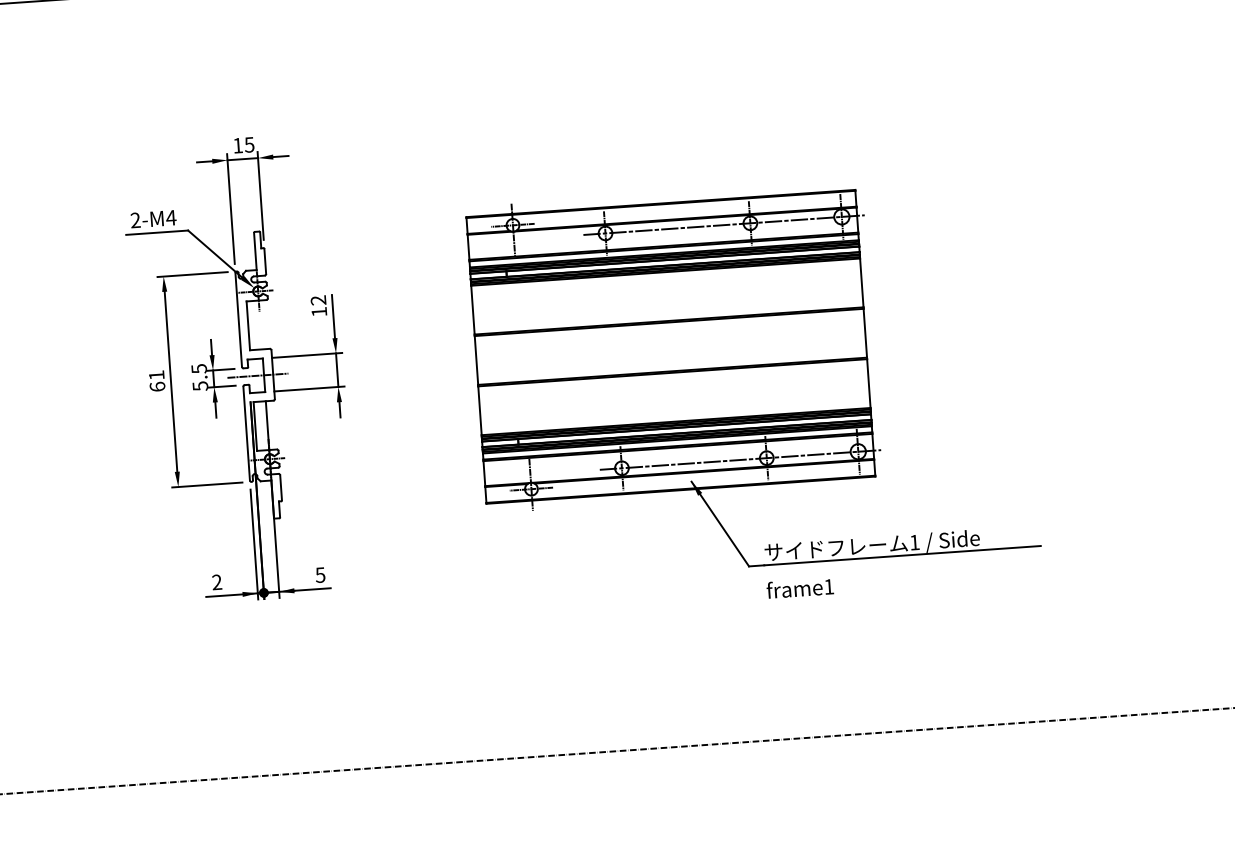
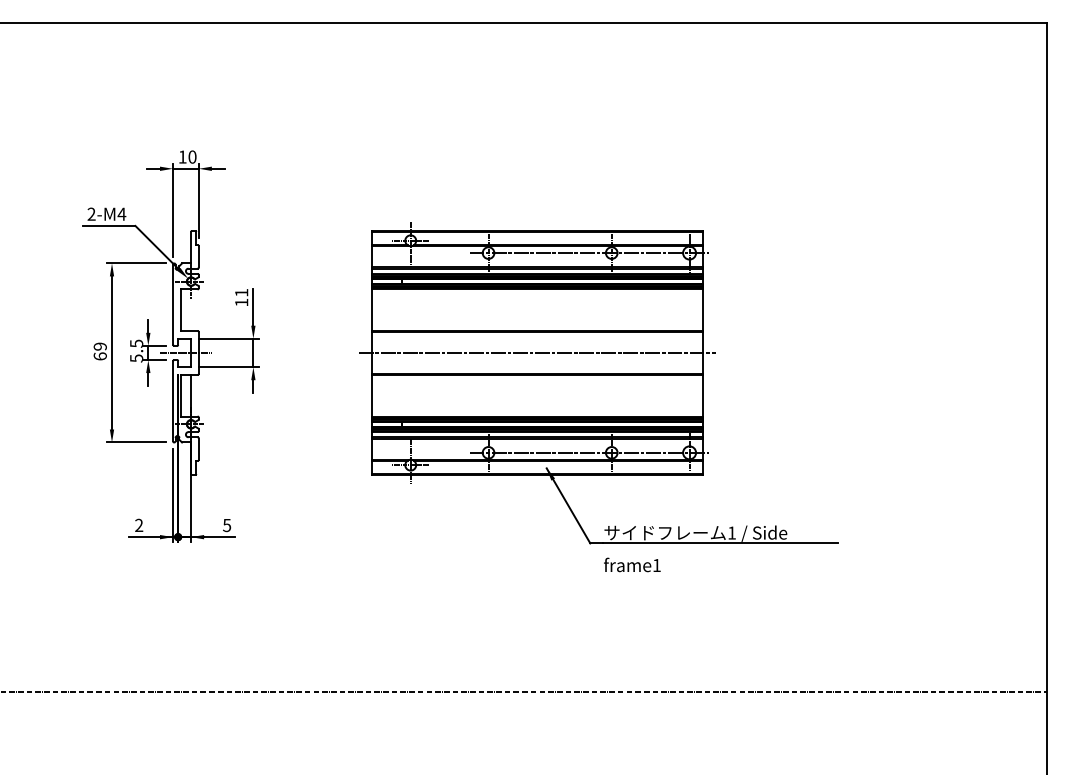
text: (249, 144) -> (192, 156), 15 -> 10
text: (318, 300) -> (241, 292), 12 -> 11
line: (670, 346) -> (536, 352), added
text: (155, 375) -> (99, 346), 61 -> 69

